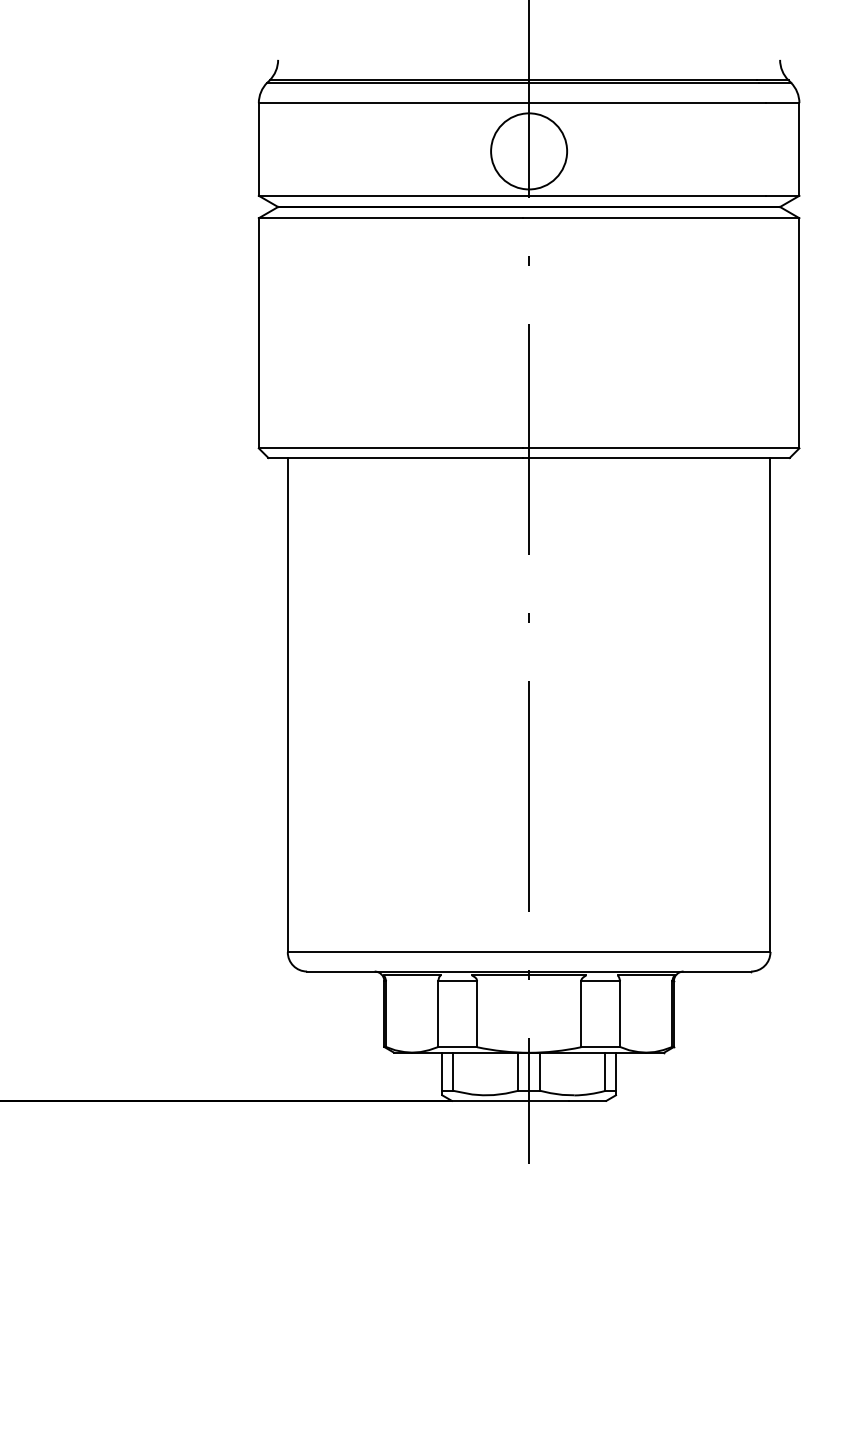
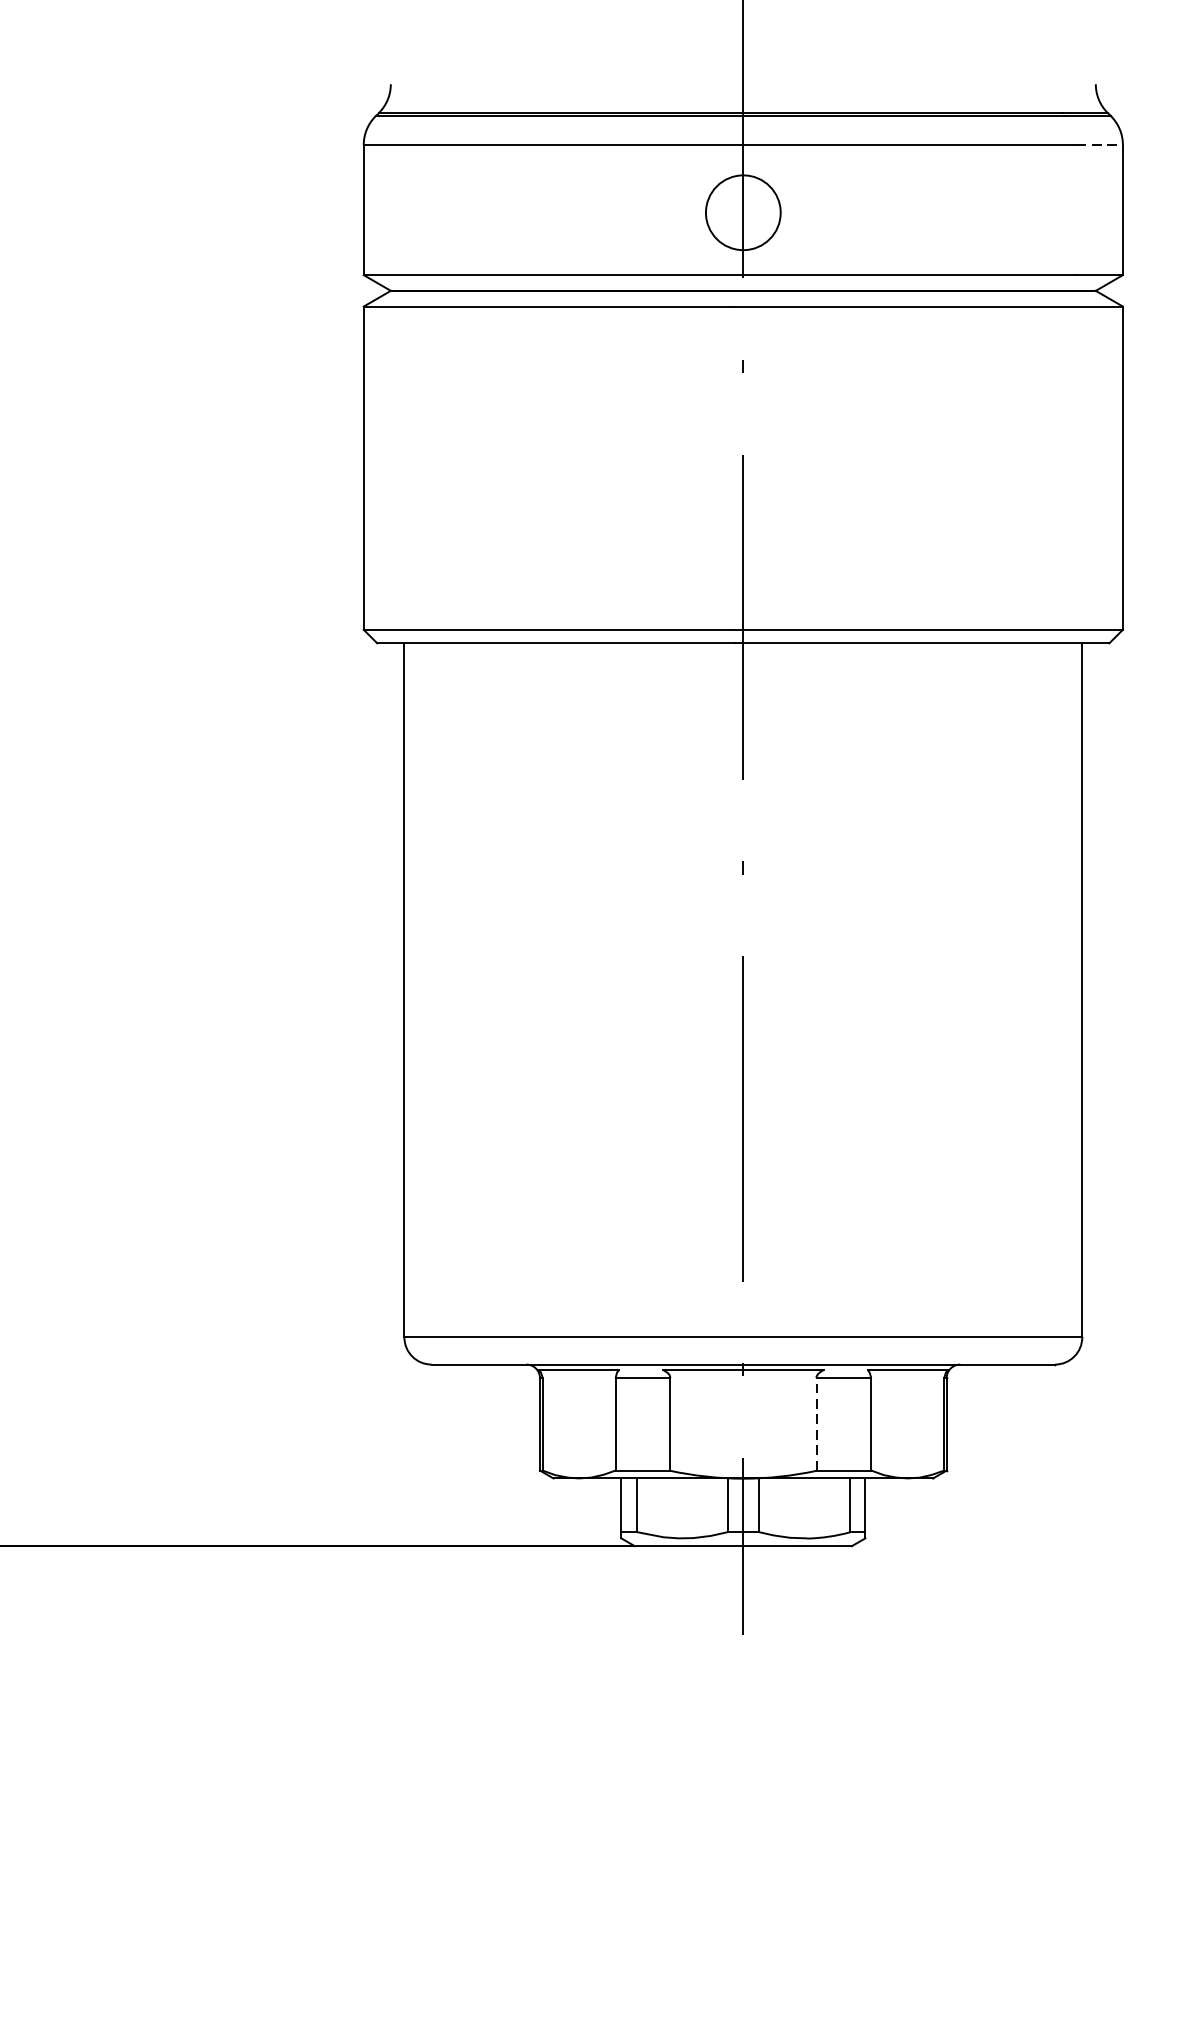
line: (782, 103) -> (1099, 145), solid -> dashed
circle: (529, 151) -> (743, 212), size x0.7
line: (581, 1014) -> (816, 1424), solid -> dashed

